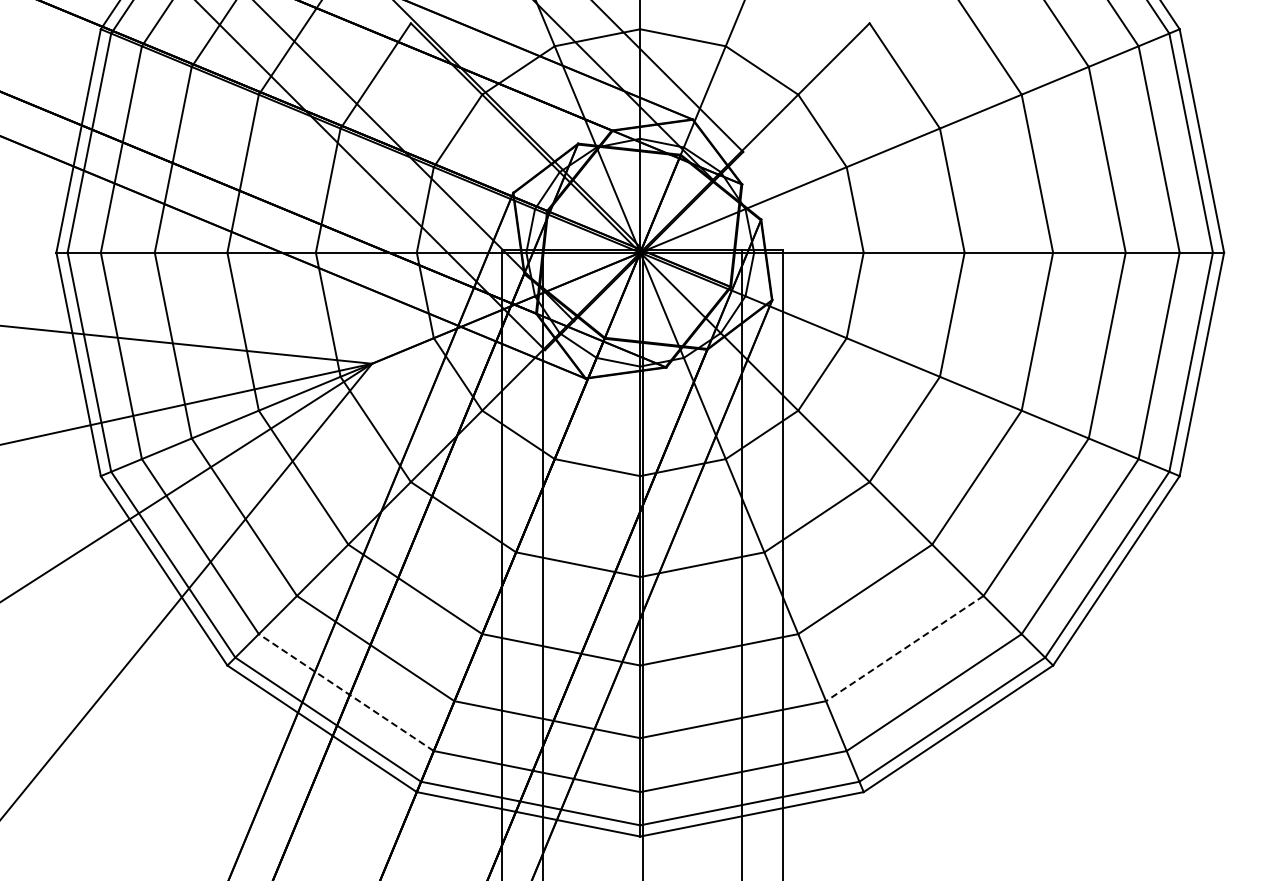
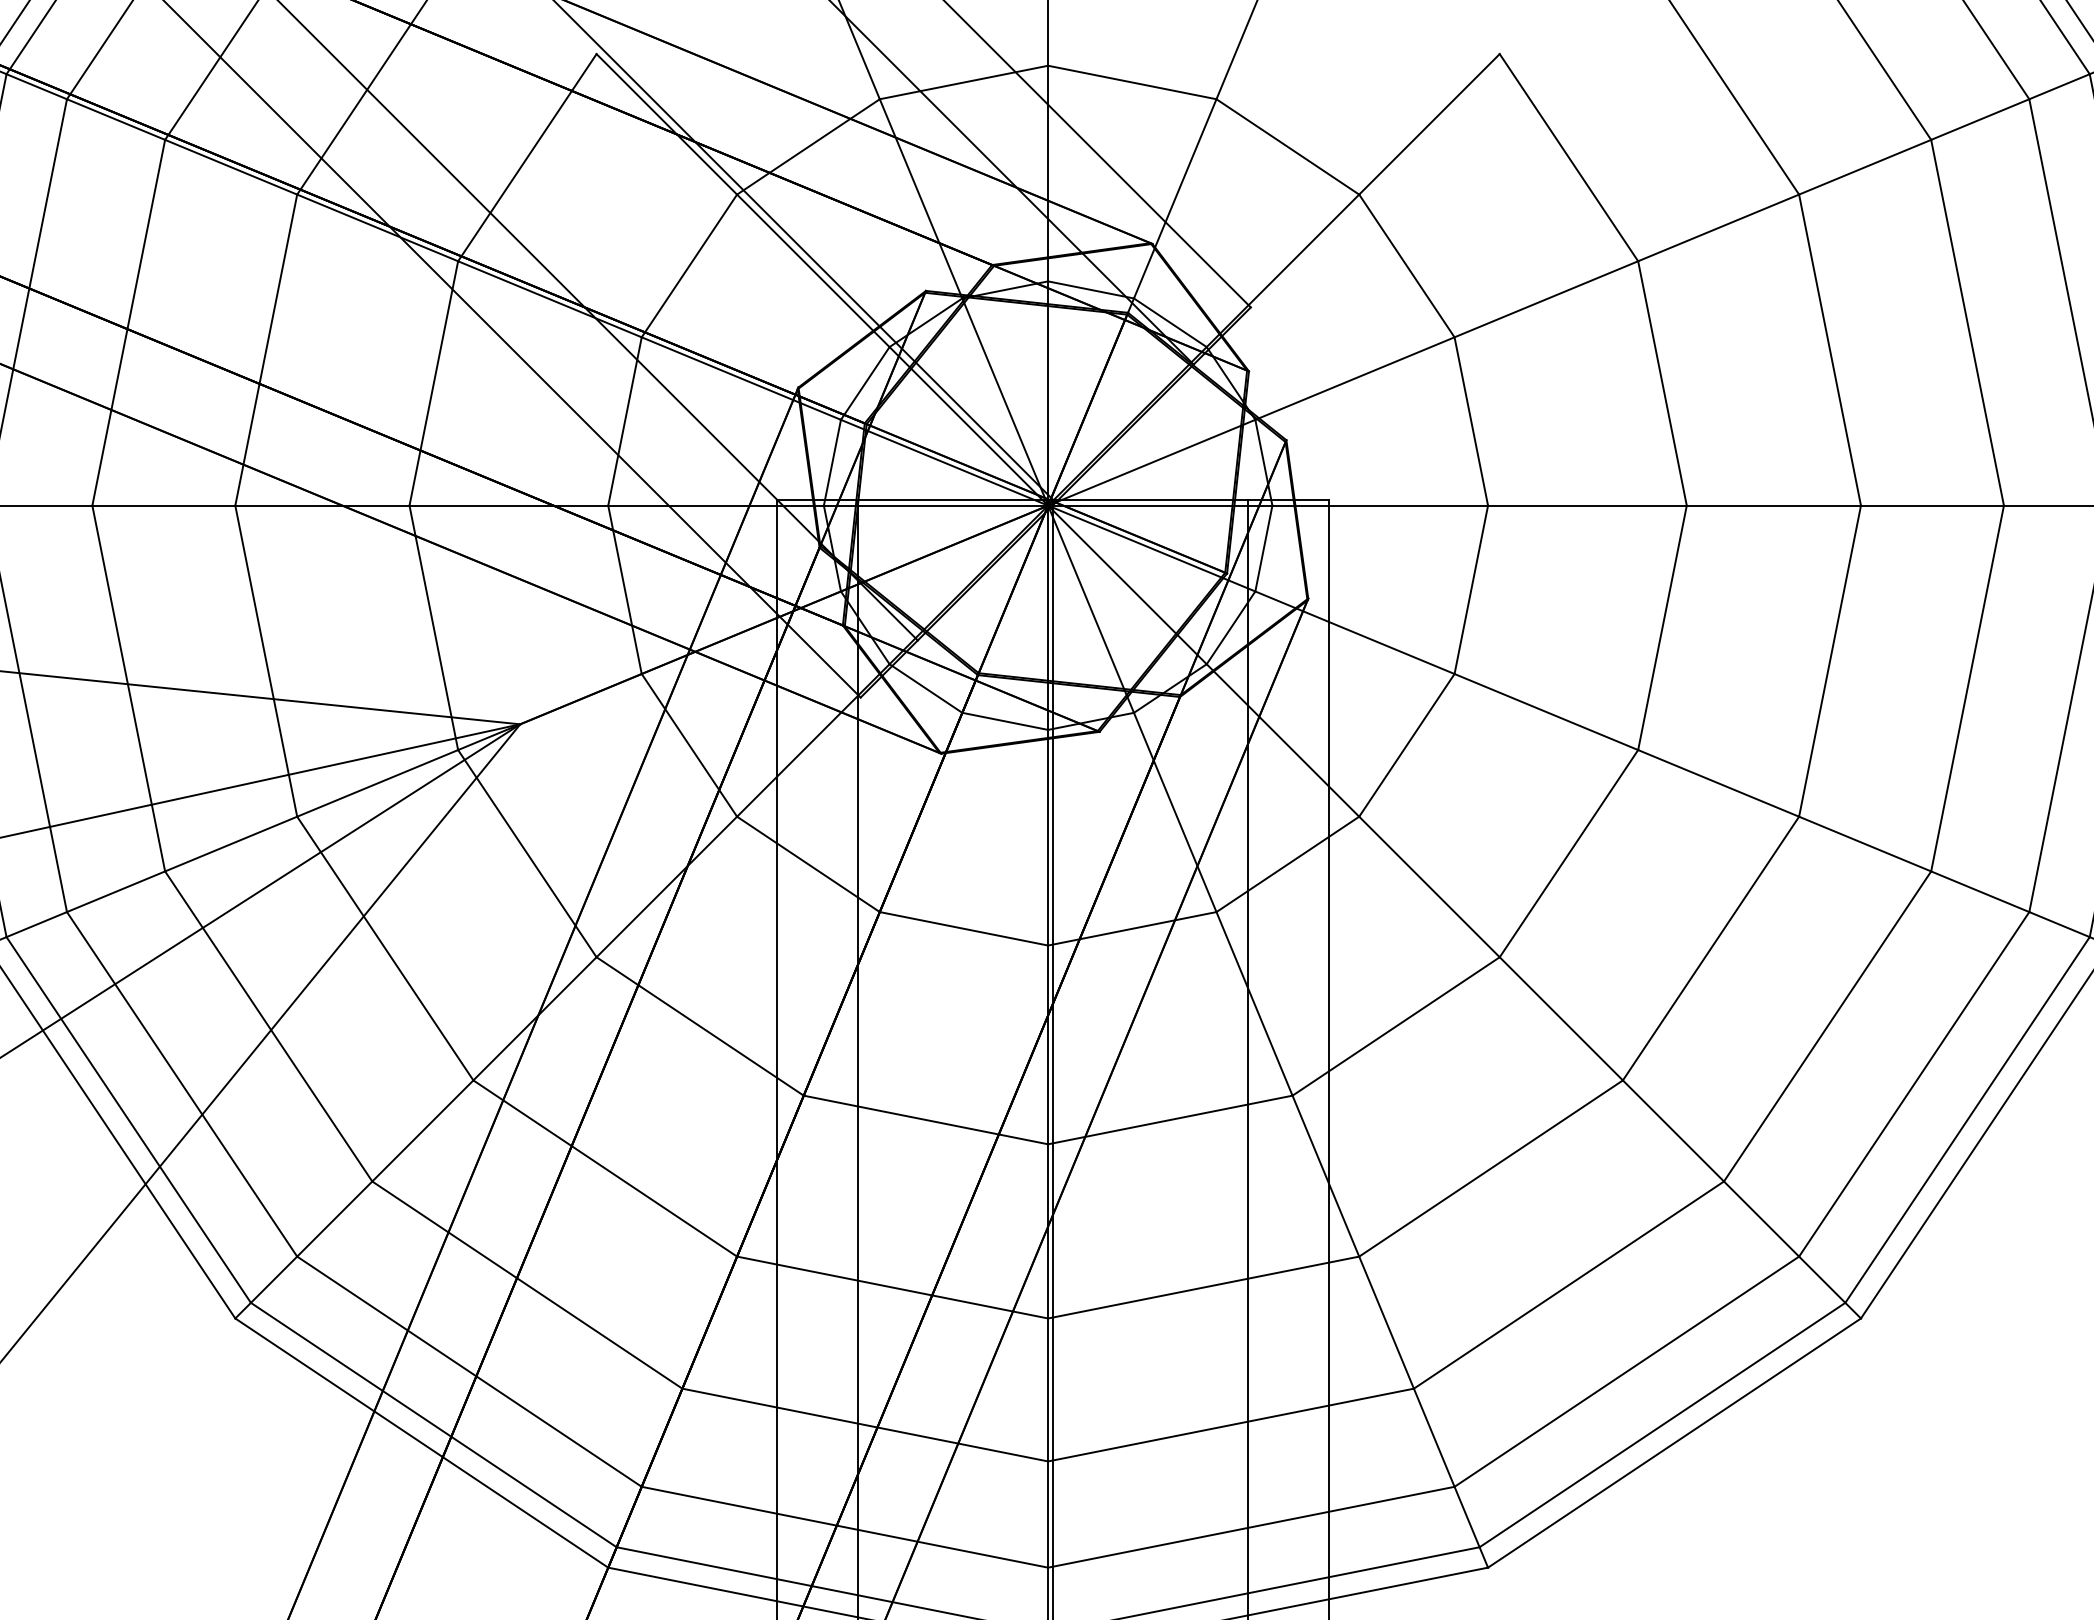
line: (904, 648) -> (1568, 1284), dashed -> solid
line: (345, 692) -> (467, 1371), dashed -> solid

